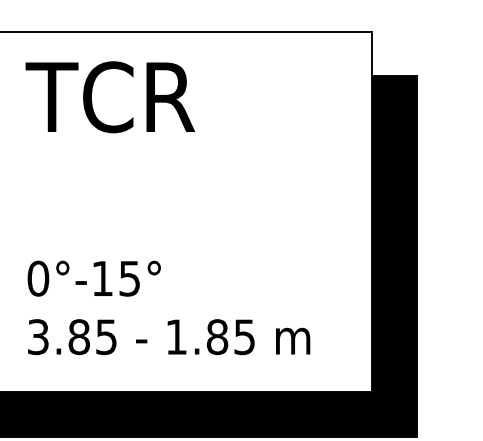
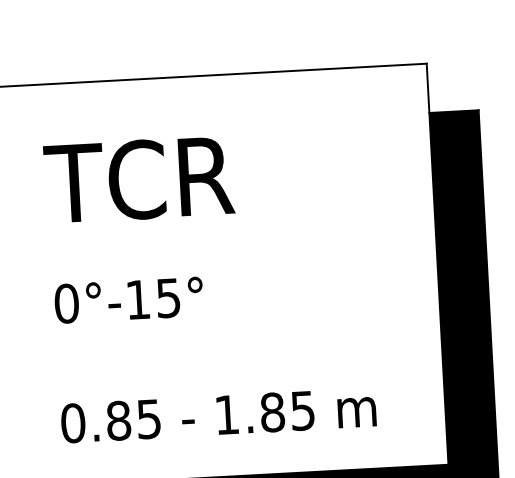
text: (109, 97) -> (138, 180), moved
text: (93, 278) -> (128, 300), moved
text: (38, 337) -> (73, 423), 3.85 -> 0.85

